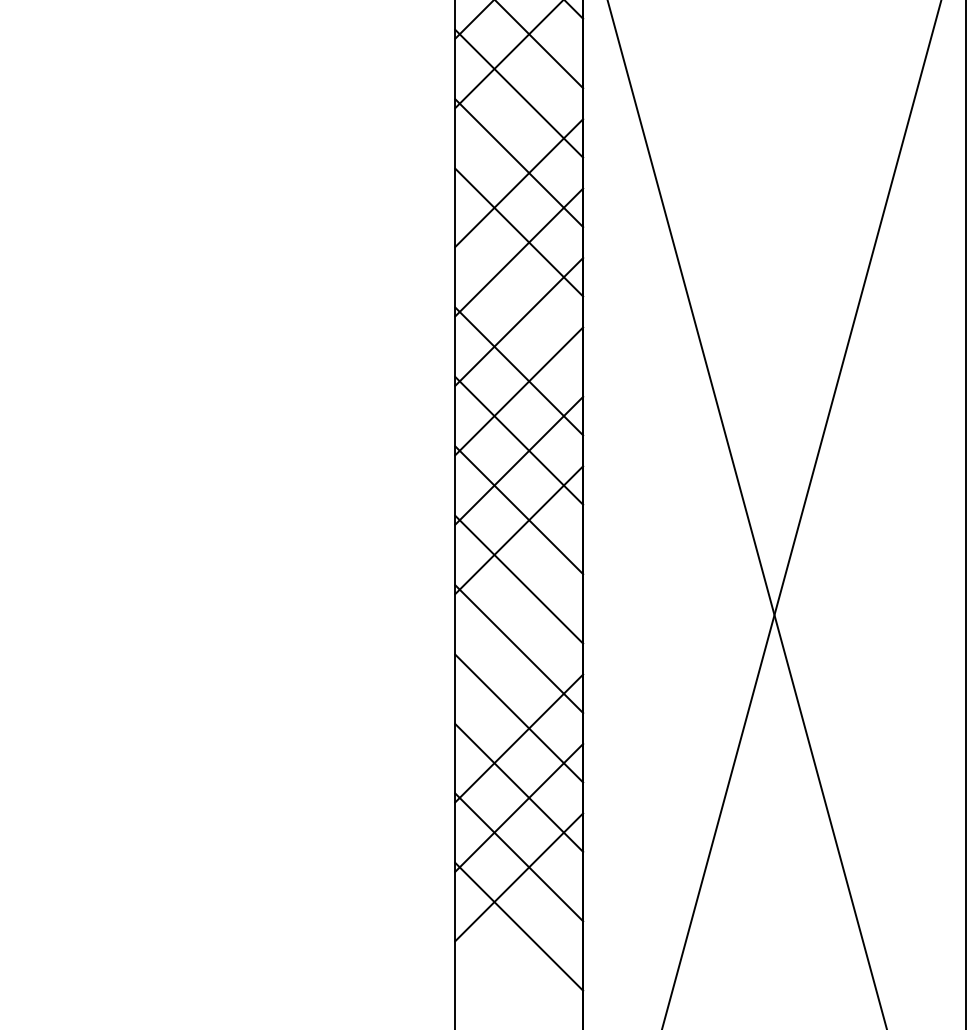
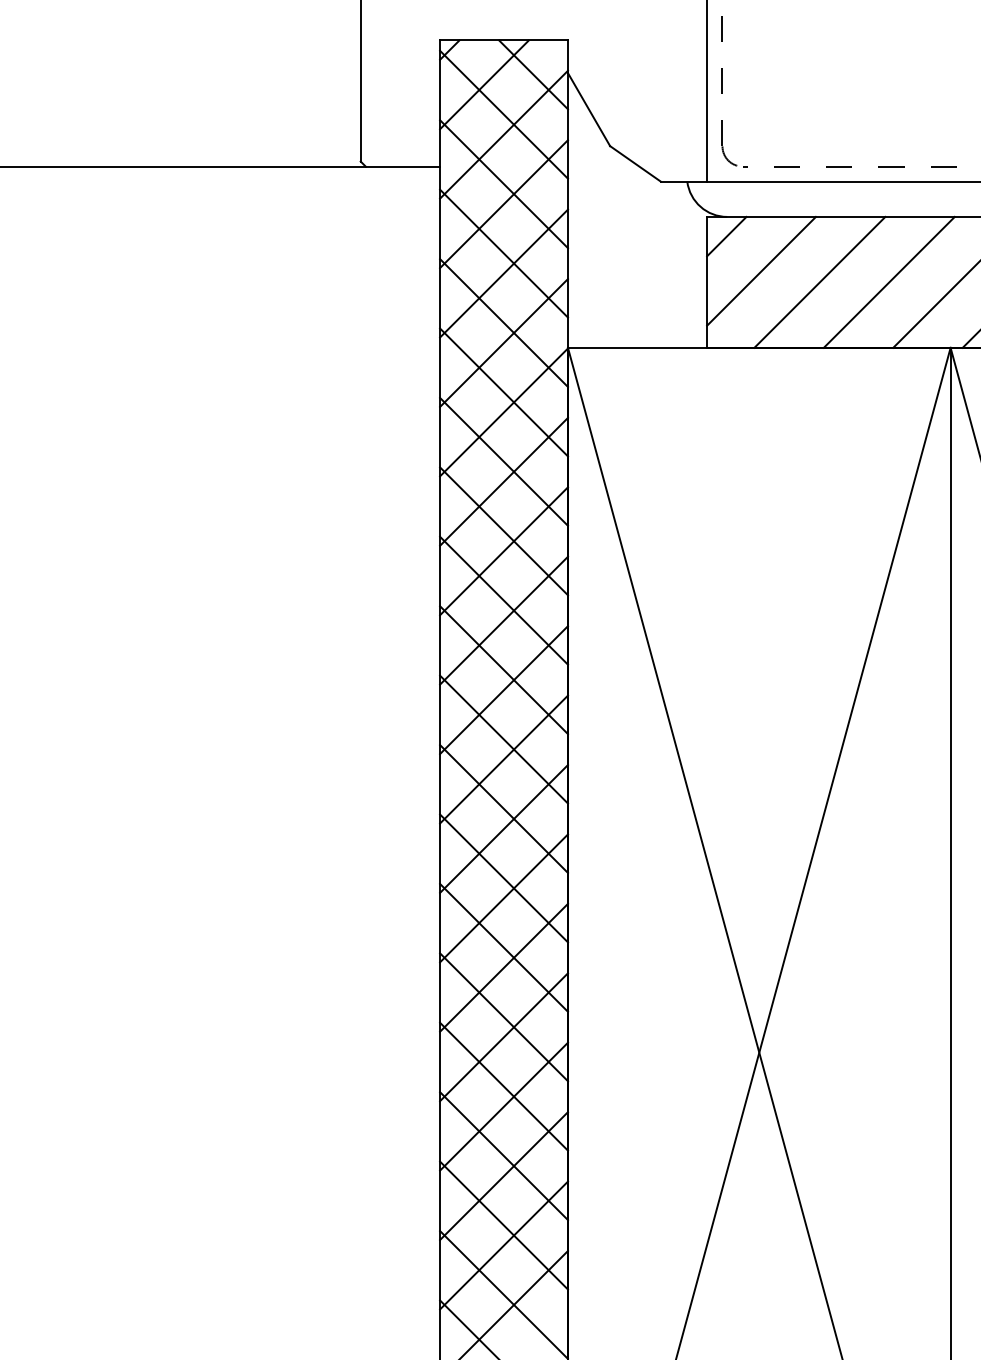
line: (518, 113) -> (503, 551), added
line: (518, 301) -> (503, 739), added
line: (518, 599) -> (503, 1037), added
line: (518, 668) -> (503, 1106), added

